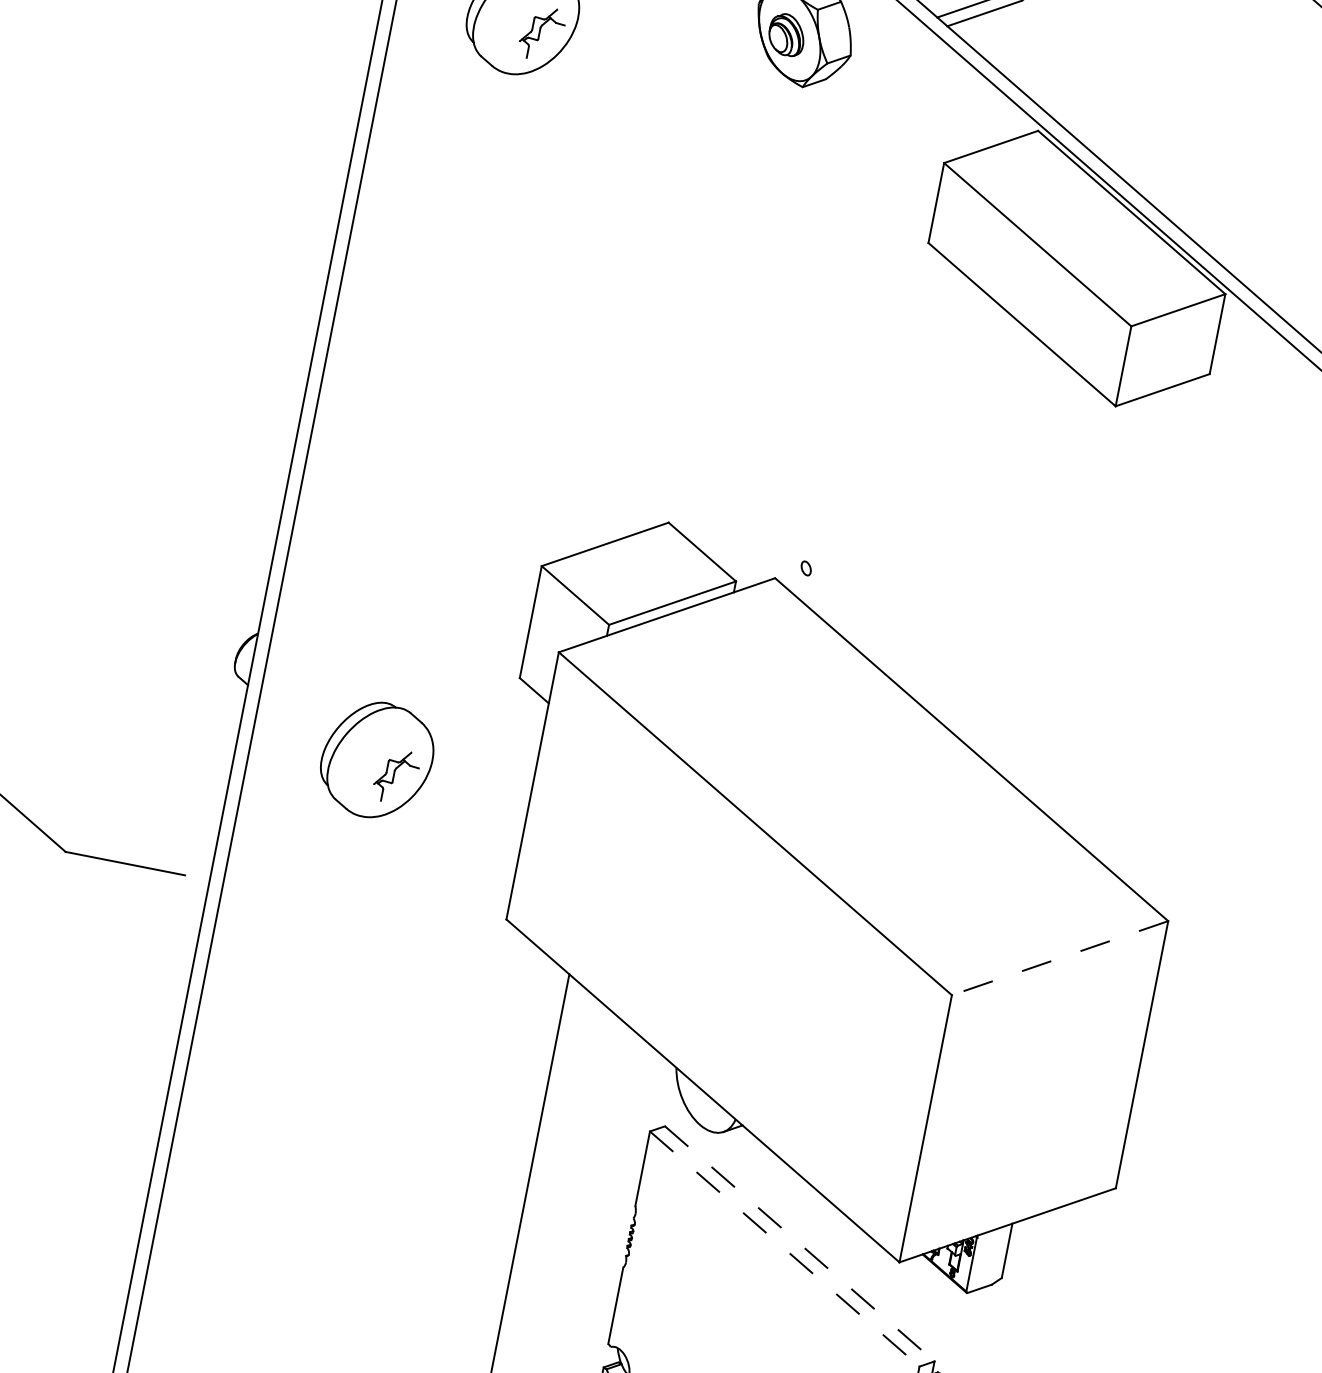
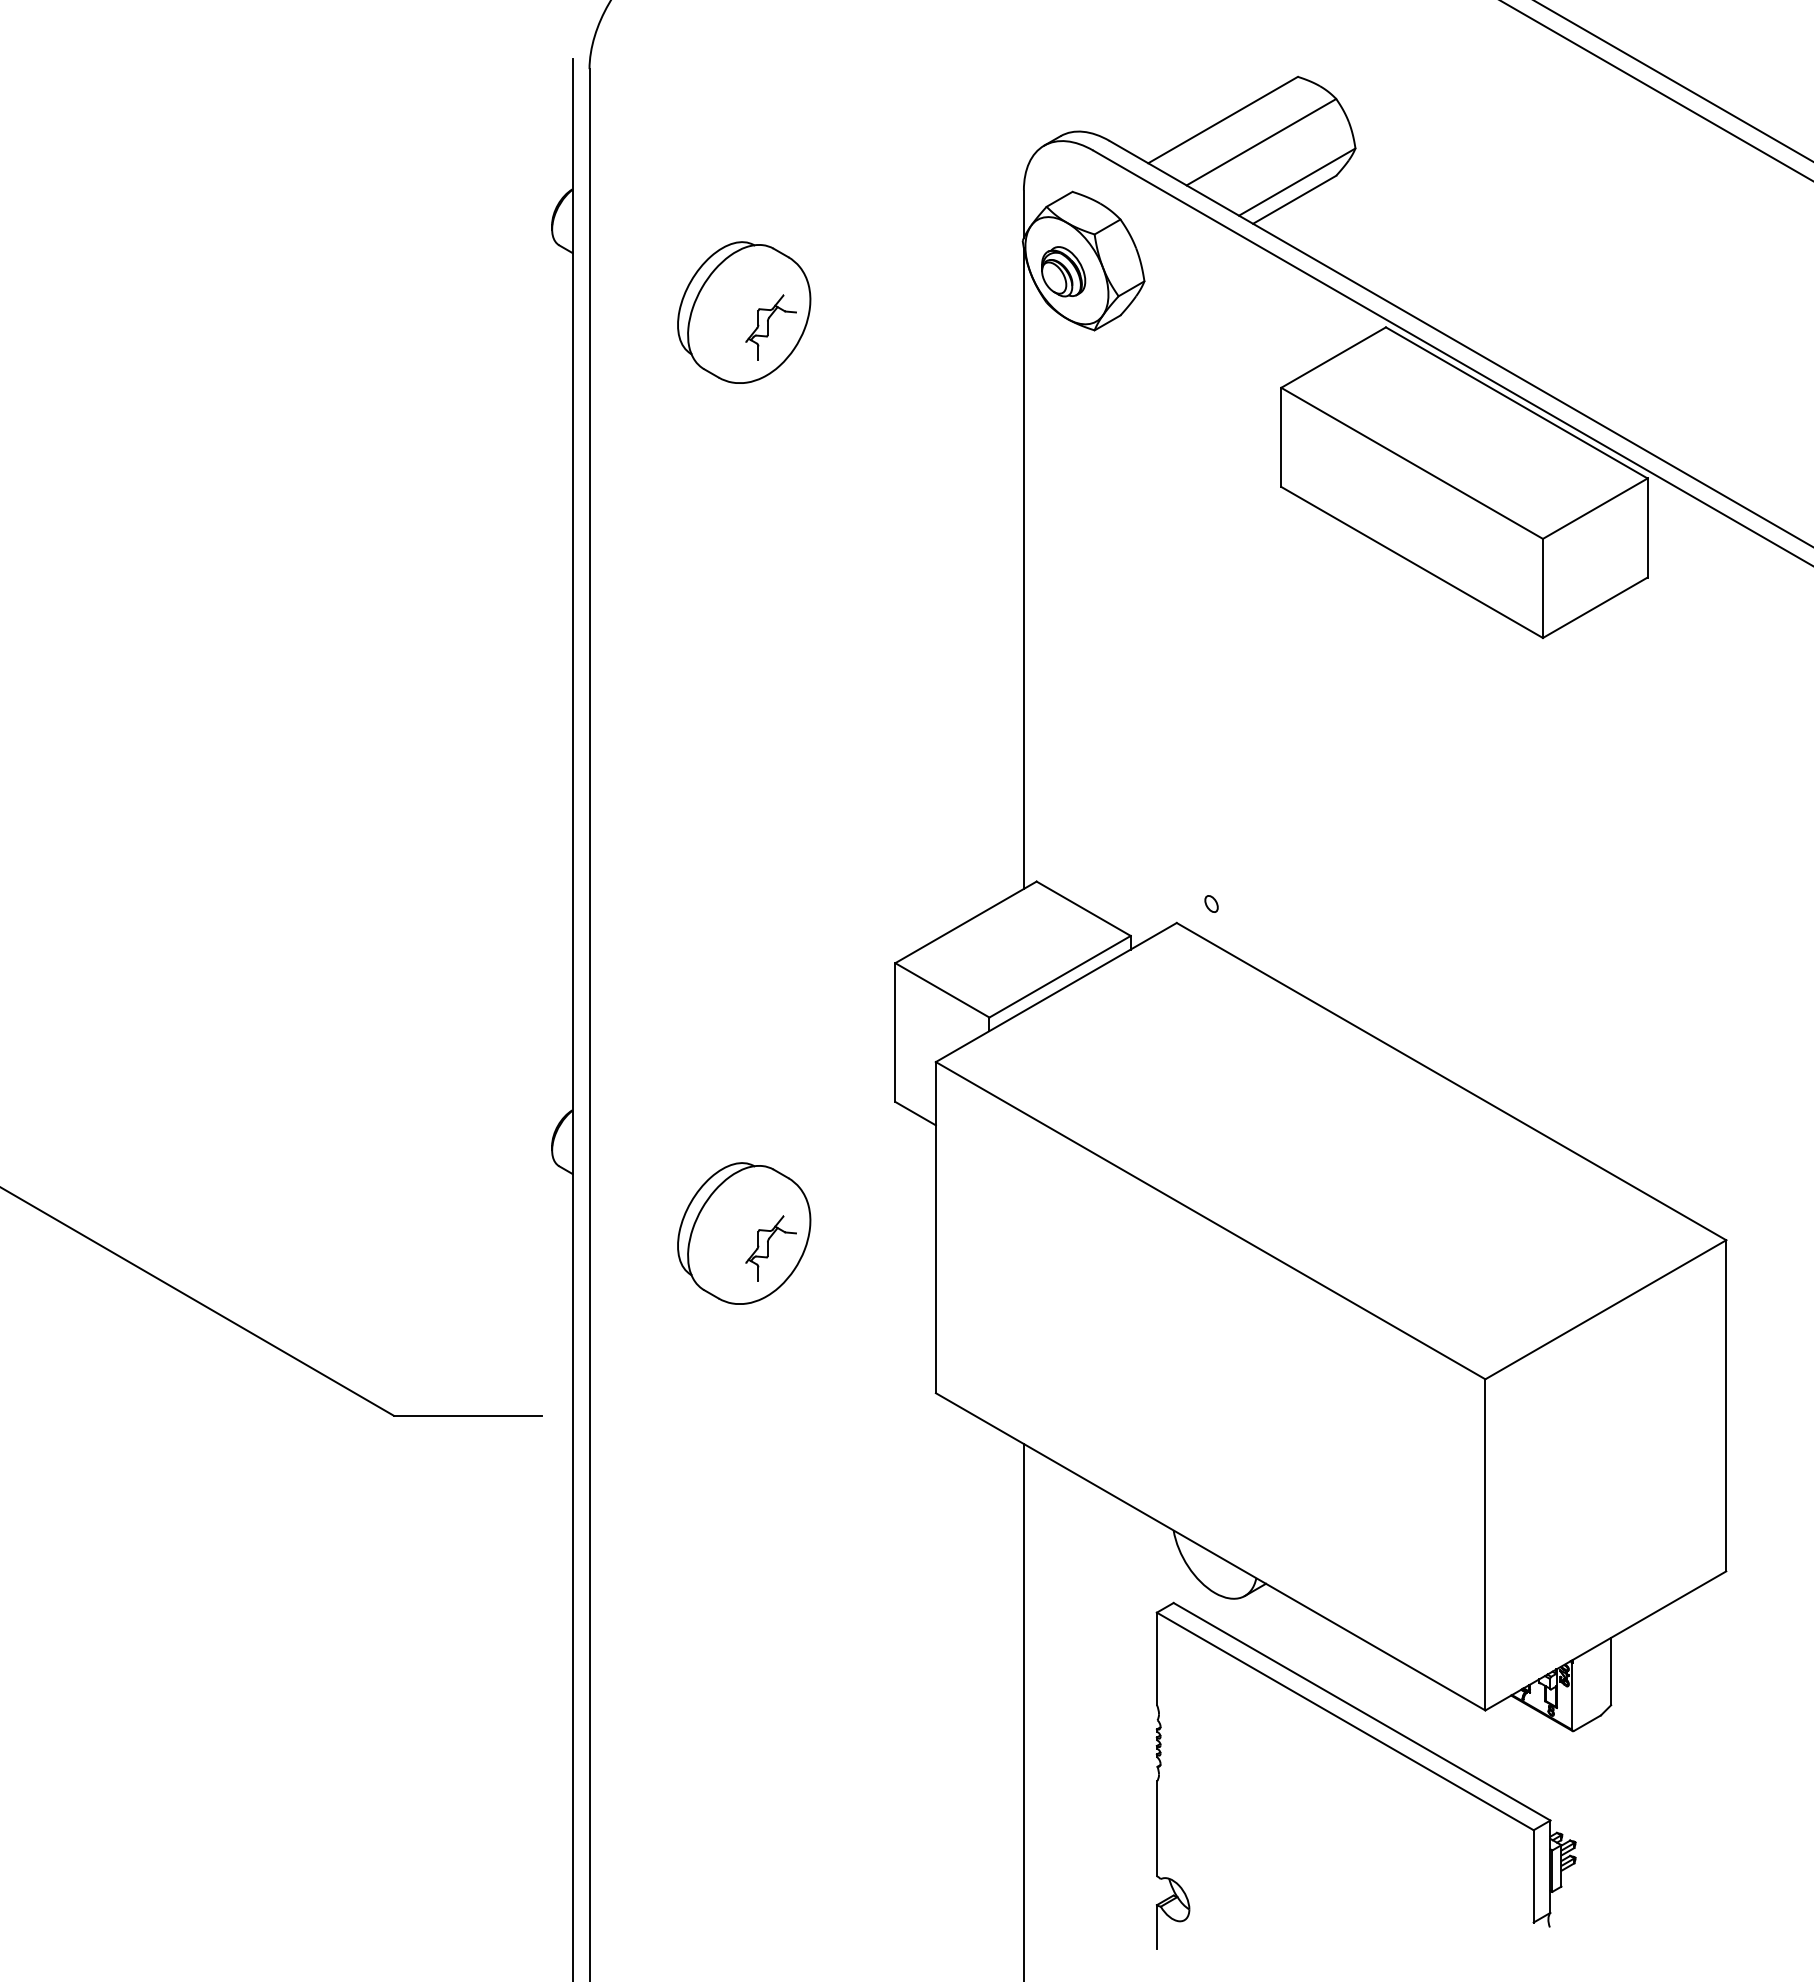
line: (707, 268) -> (1023, 568), added
line: (1059, 958) -> (1605, 1310), dashed -> solid
line: (800, 1243) -> (1362, 1711), dashed -> solid
line: (784, 1249) -> (1345, 1721), dashed -> solid

